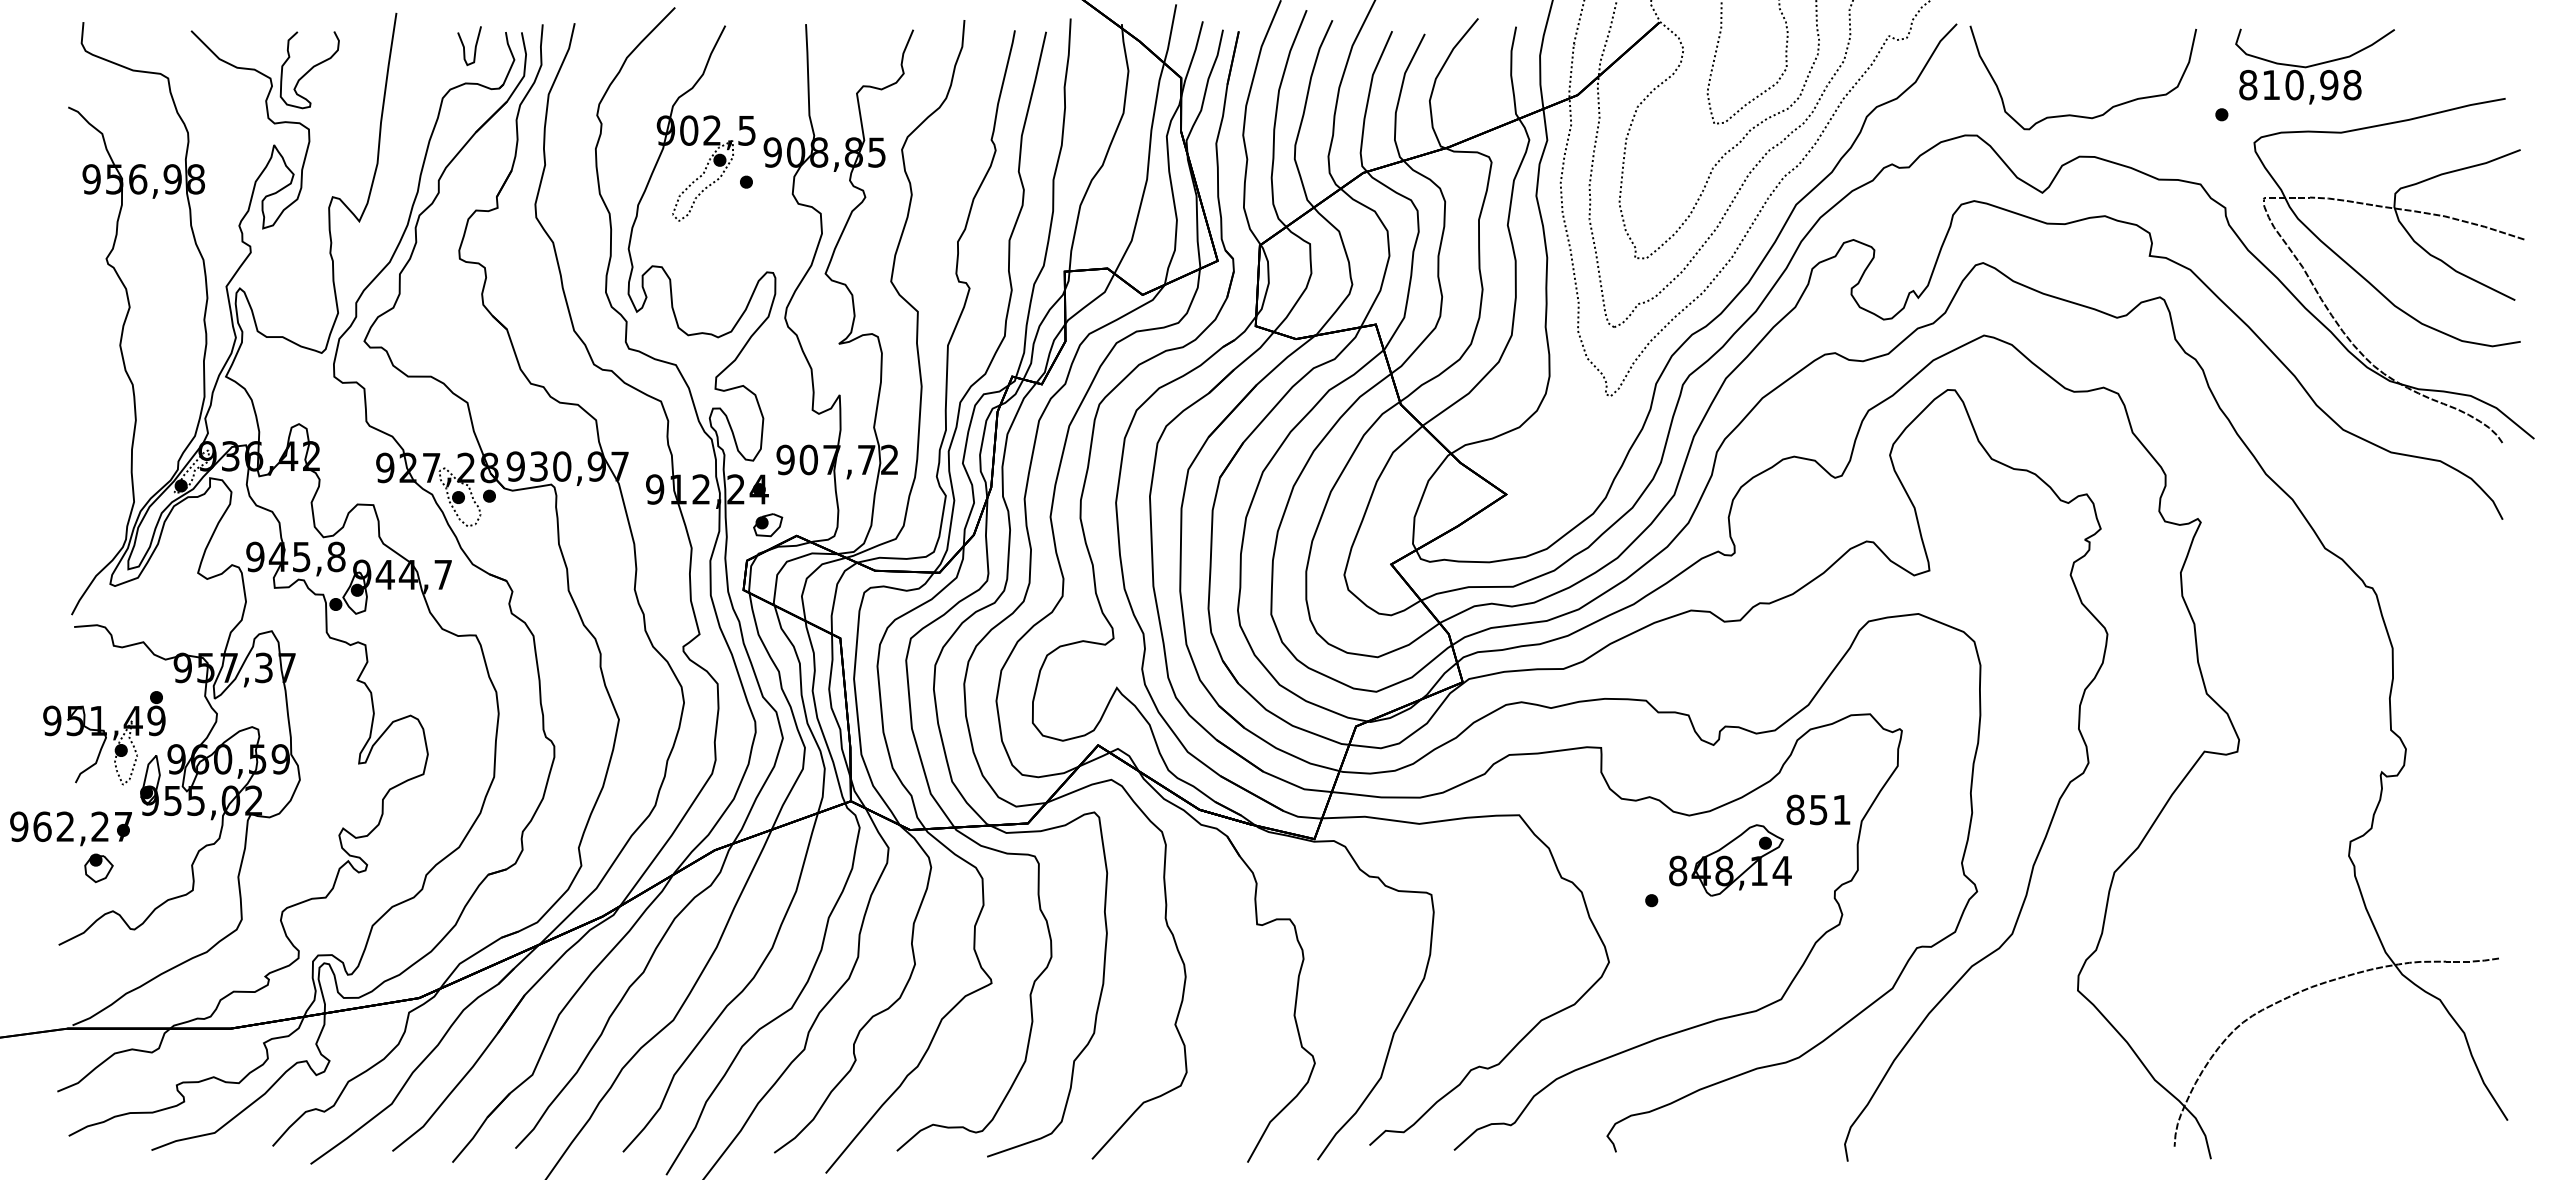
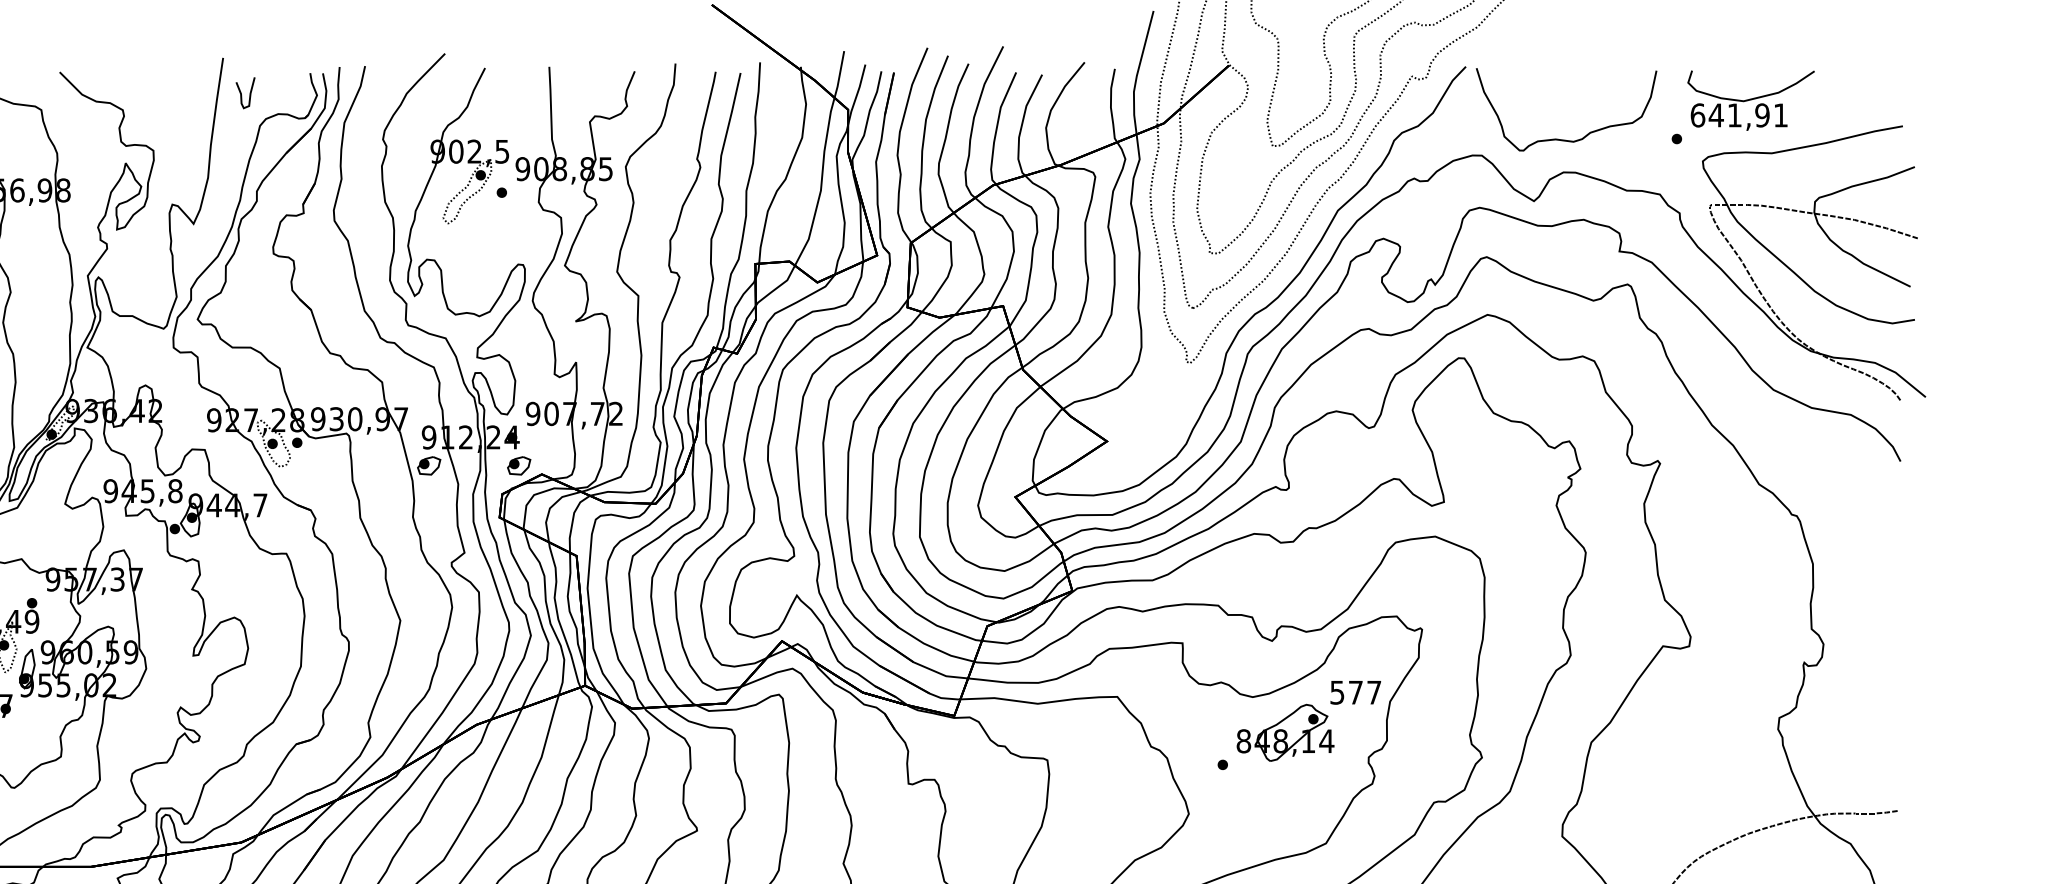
curve: (464, 46) -> (241, 93), moved
curve: (309, 70) -> (153, 103), removed
text: (2300, 84) -> (1739, 114), 810,98 -> 641,91
part: (655, 525) -> (429, 466), added
text: (1818, 809) -> (1355, 692), 851 -> 577

